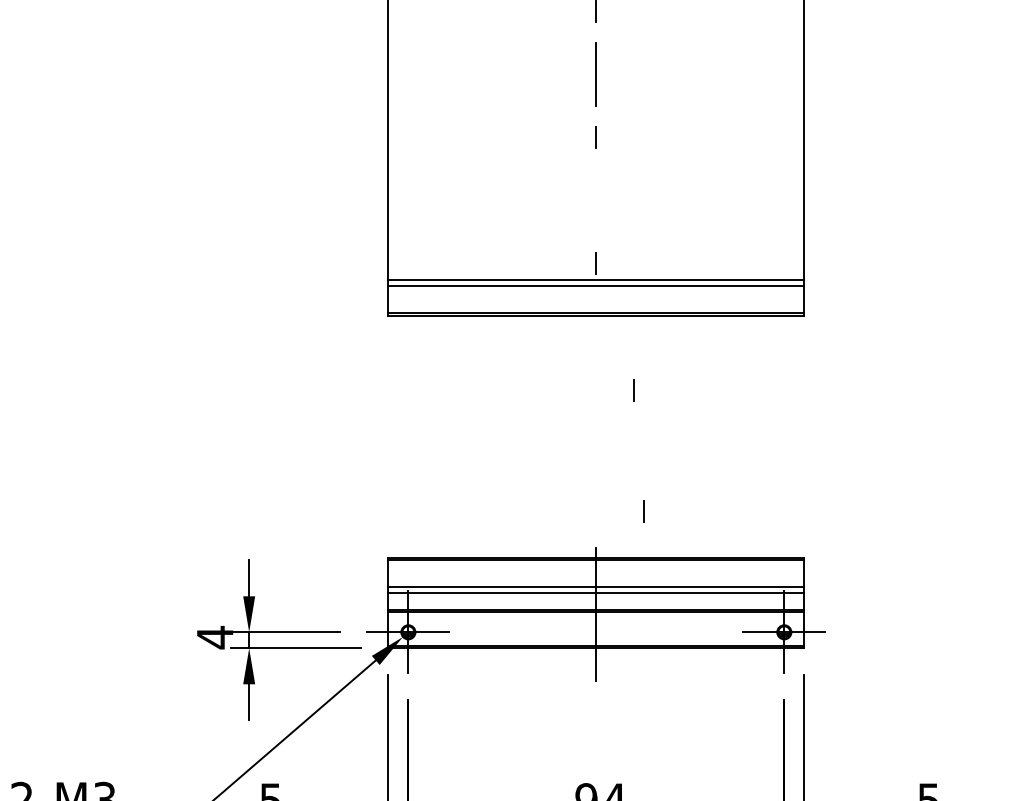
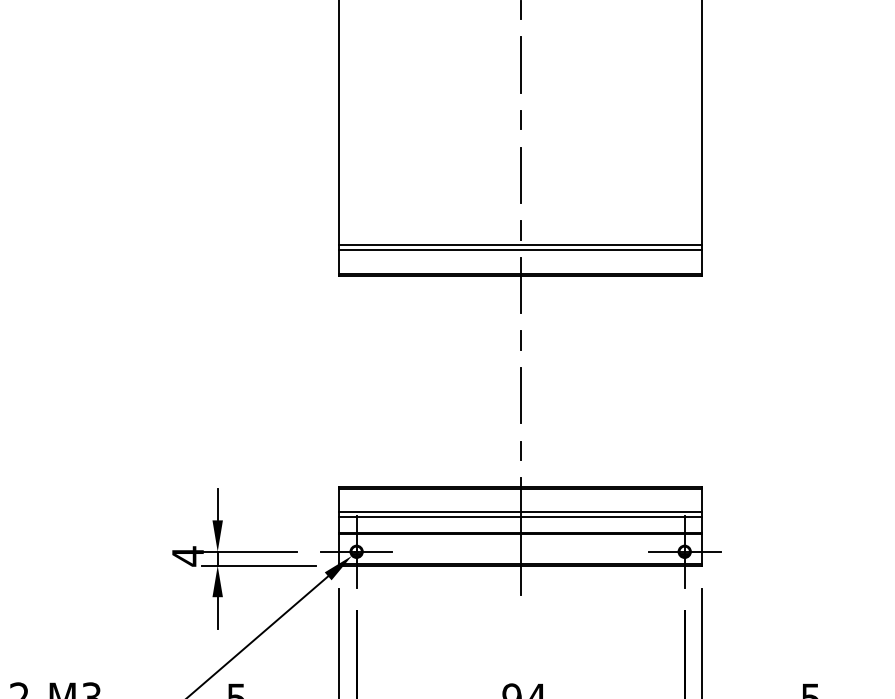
line: (596, 200) -> (520, 174), added
line: (596, 326) -> (520, 284), added
line: (633, 390) -> (519, 340), moved
line: (596, 453) -> (520, 395), added
line: (643, 511) -> (519, 450), moved

